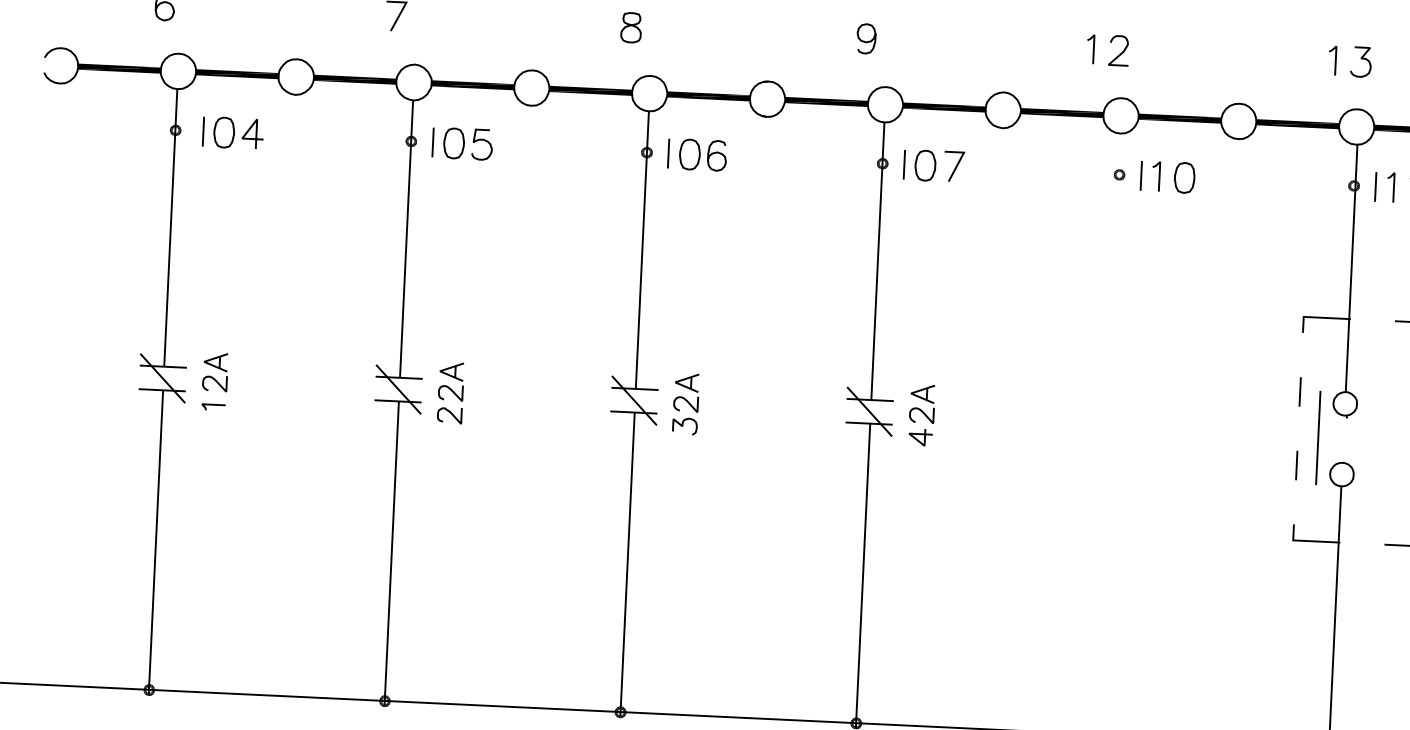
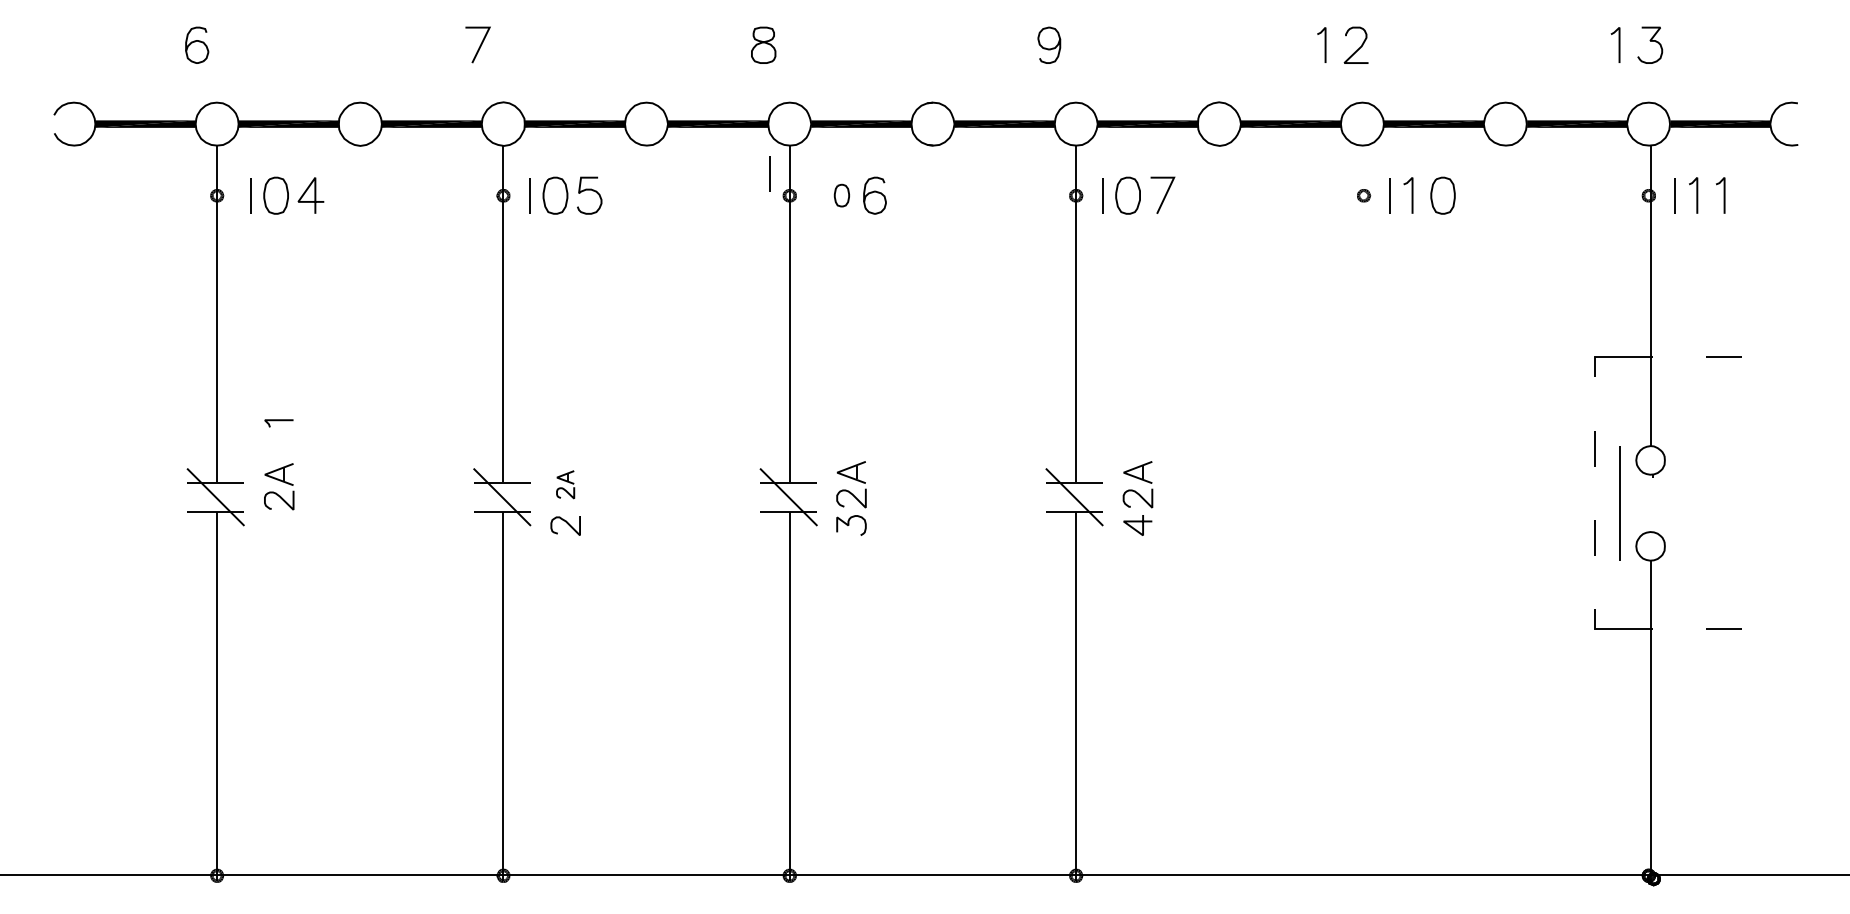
line: (668, 153) -> (769, 173), moved
part: (689, 154) -> (841, 195), size x0.6
part: (451, 381) -> (565, 484), size x0.6
line: (213, 405) -> (278, 421), moved

